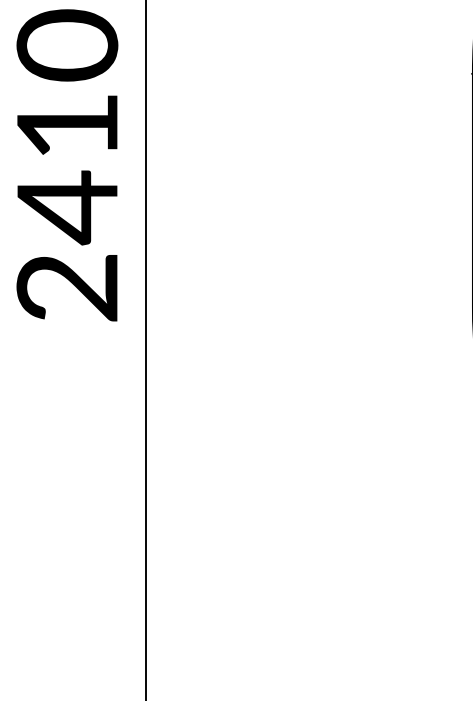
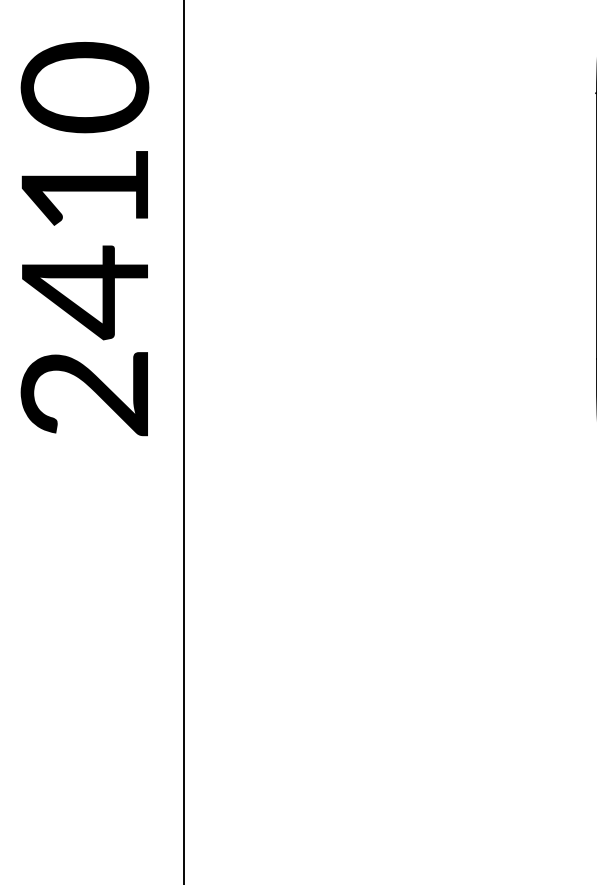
text: (67, 165) -> (85, 239), moved

